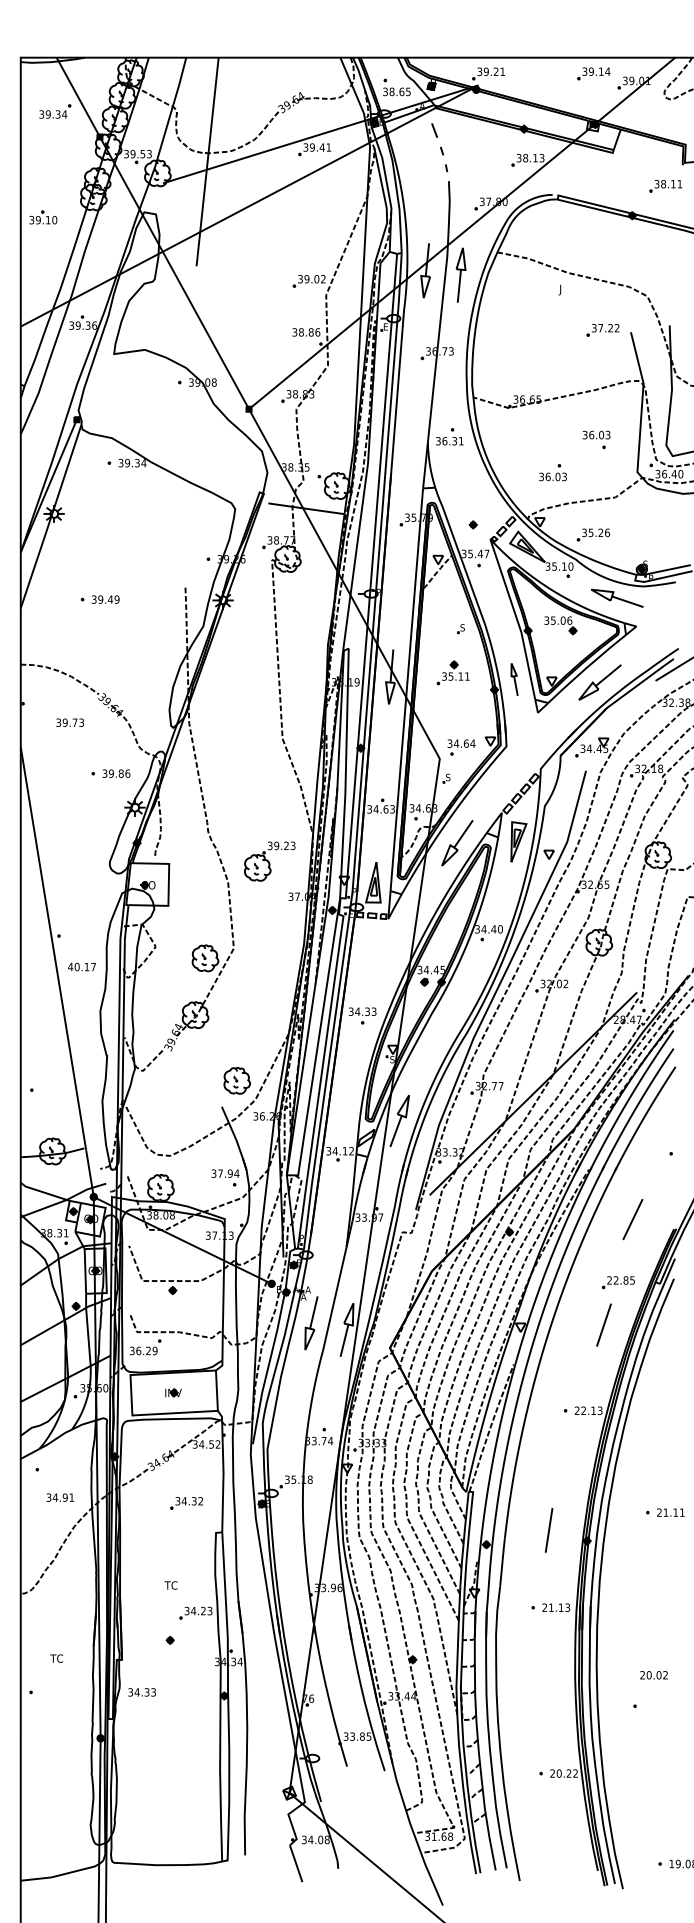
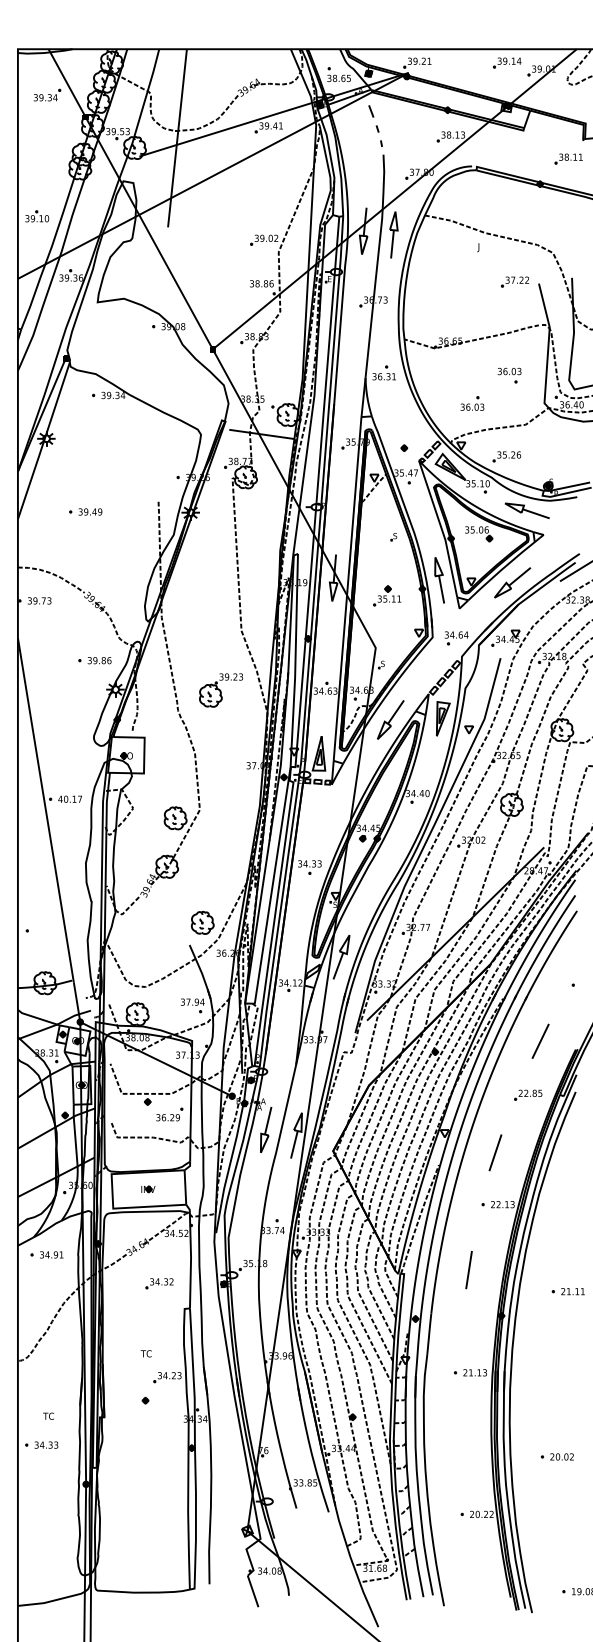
part: (43, 217) -> (37, 216), moved
part: (452, 672) -> (386, 595), moved
part: (514, 679) -> (439, 580), size x1.67
text: (69, 722) -> (39, 600), moved
part: (461, 747) -> (456, 638), moved
part: (269, 861) -> (220, 690), moved
text: (81, 966) -> (69, 798), moved
line: (603, 1324) -> (495, 1152), moved
part: (145, 1347) -> (169, 1114), moved
text: (60, 1497) -> (51, 1254), moved
line: (548, 1530) -> (468, 1270), moved
text: (653, 1675) -> (561, 1457), moved
text: (141, 1692) -> (45, 1445), moved

